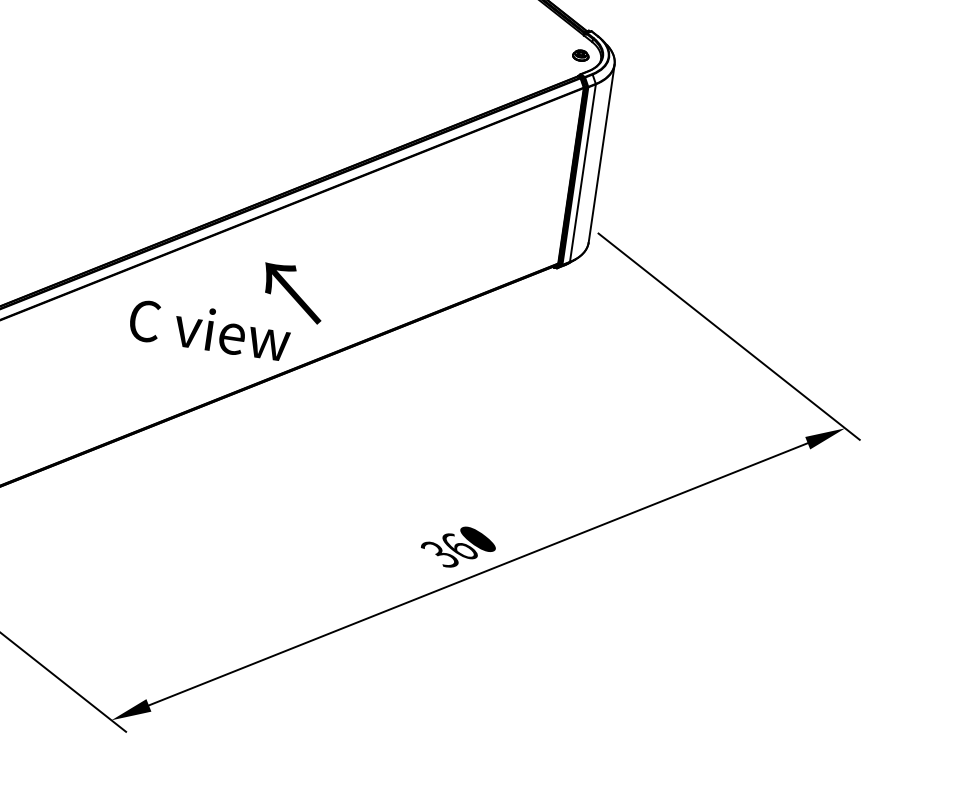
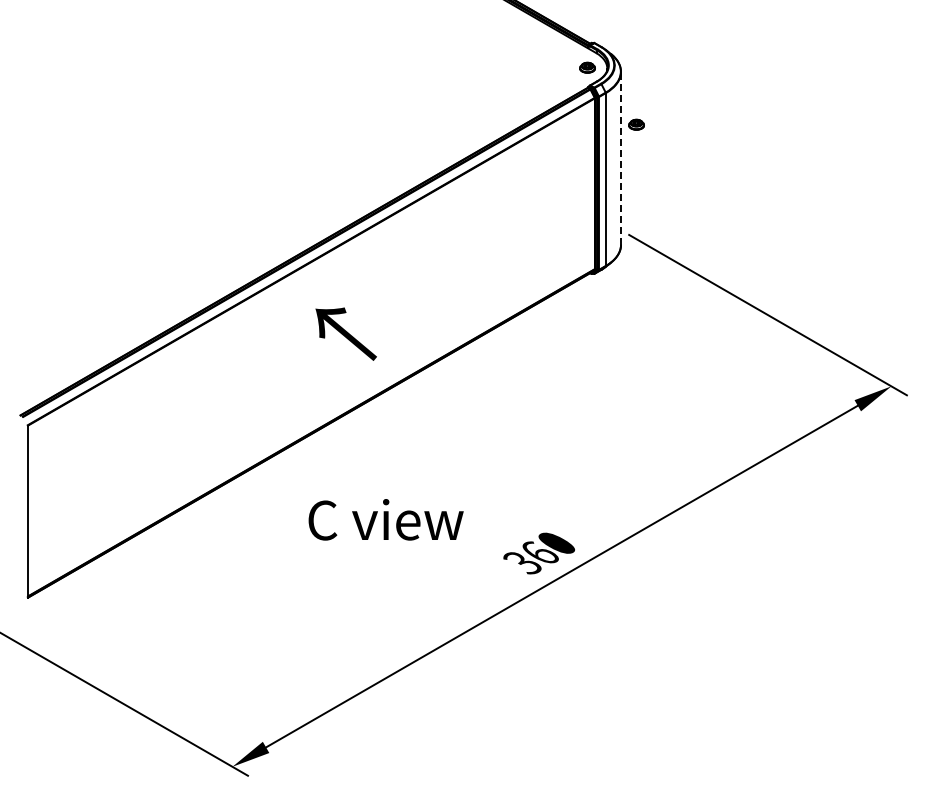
part: (622, 121) -> (636, 124), added
line: (602, 152) -> (621, 157), solid -> dashed
text: (209, 329) -> (385, 519), moved

